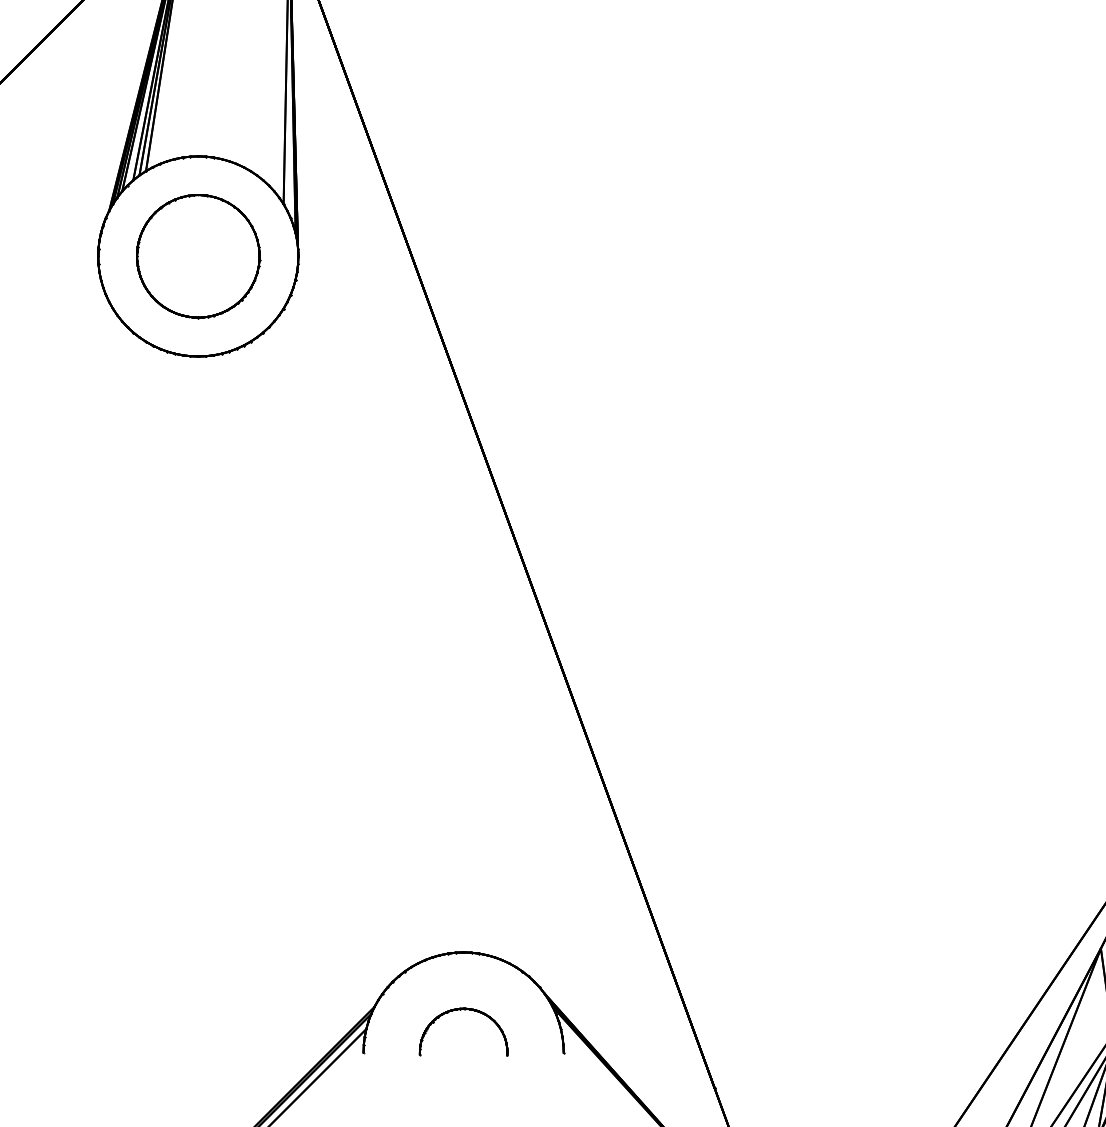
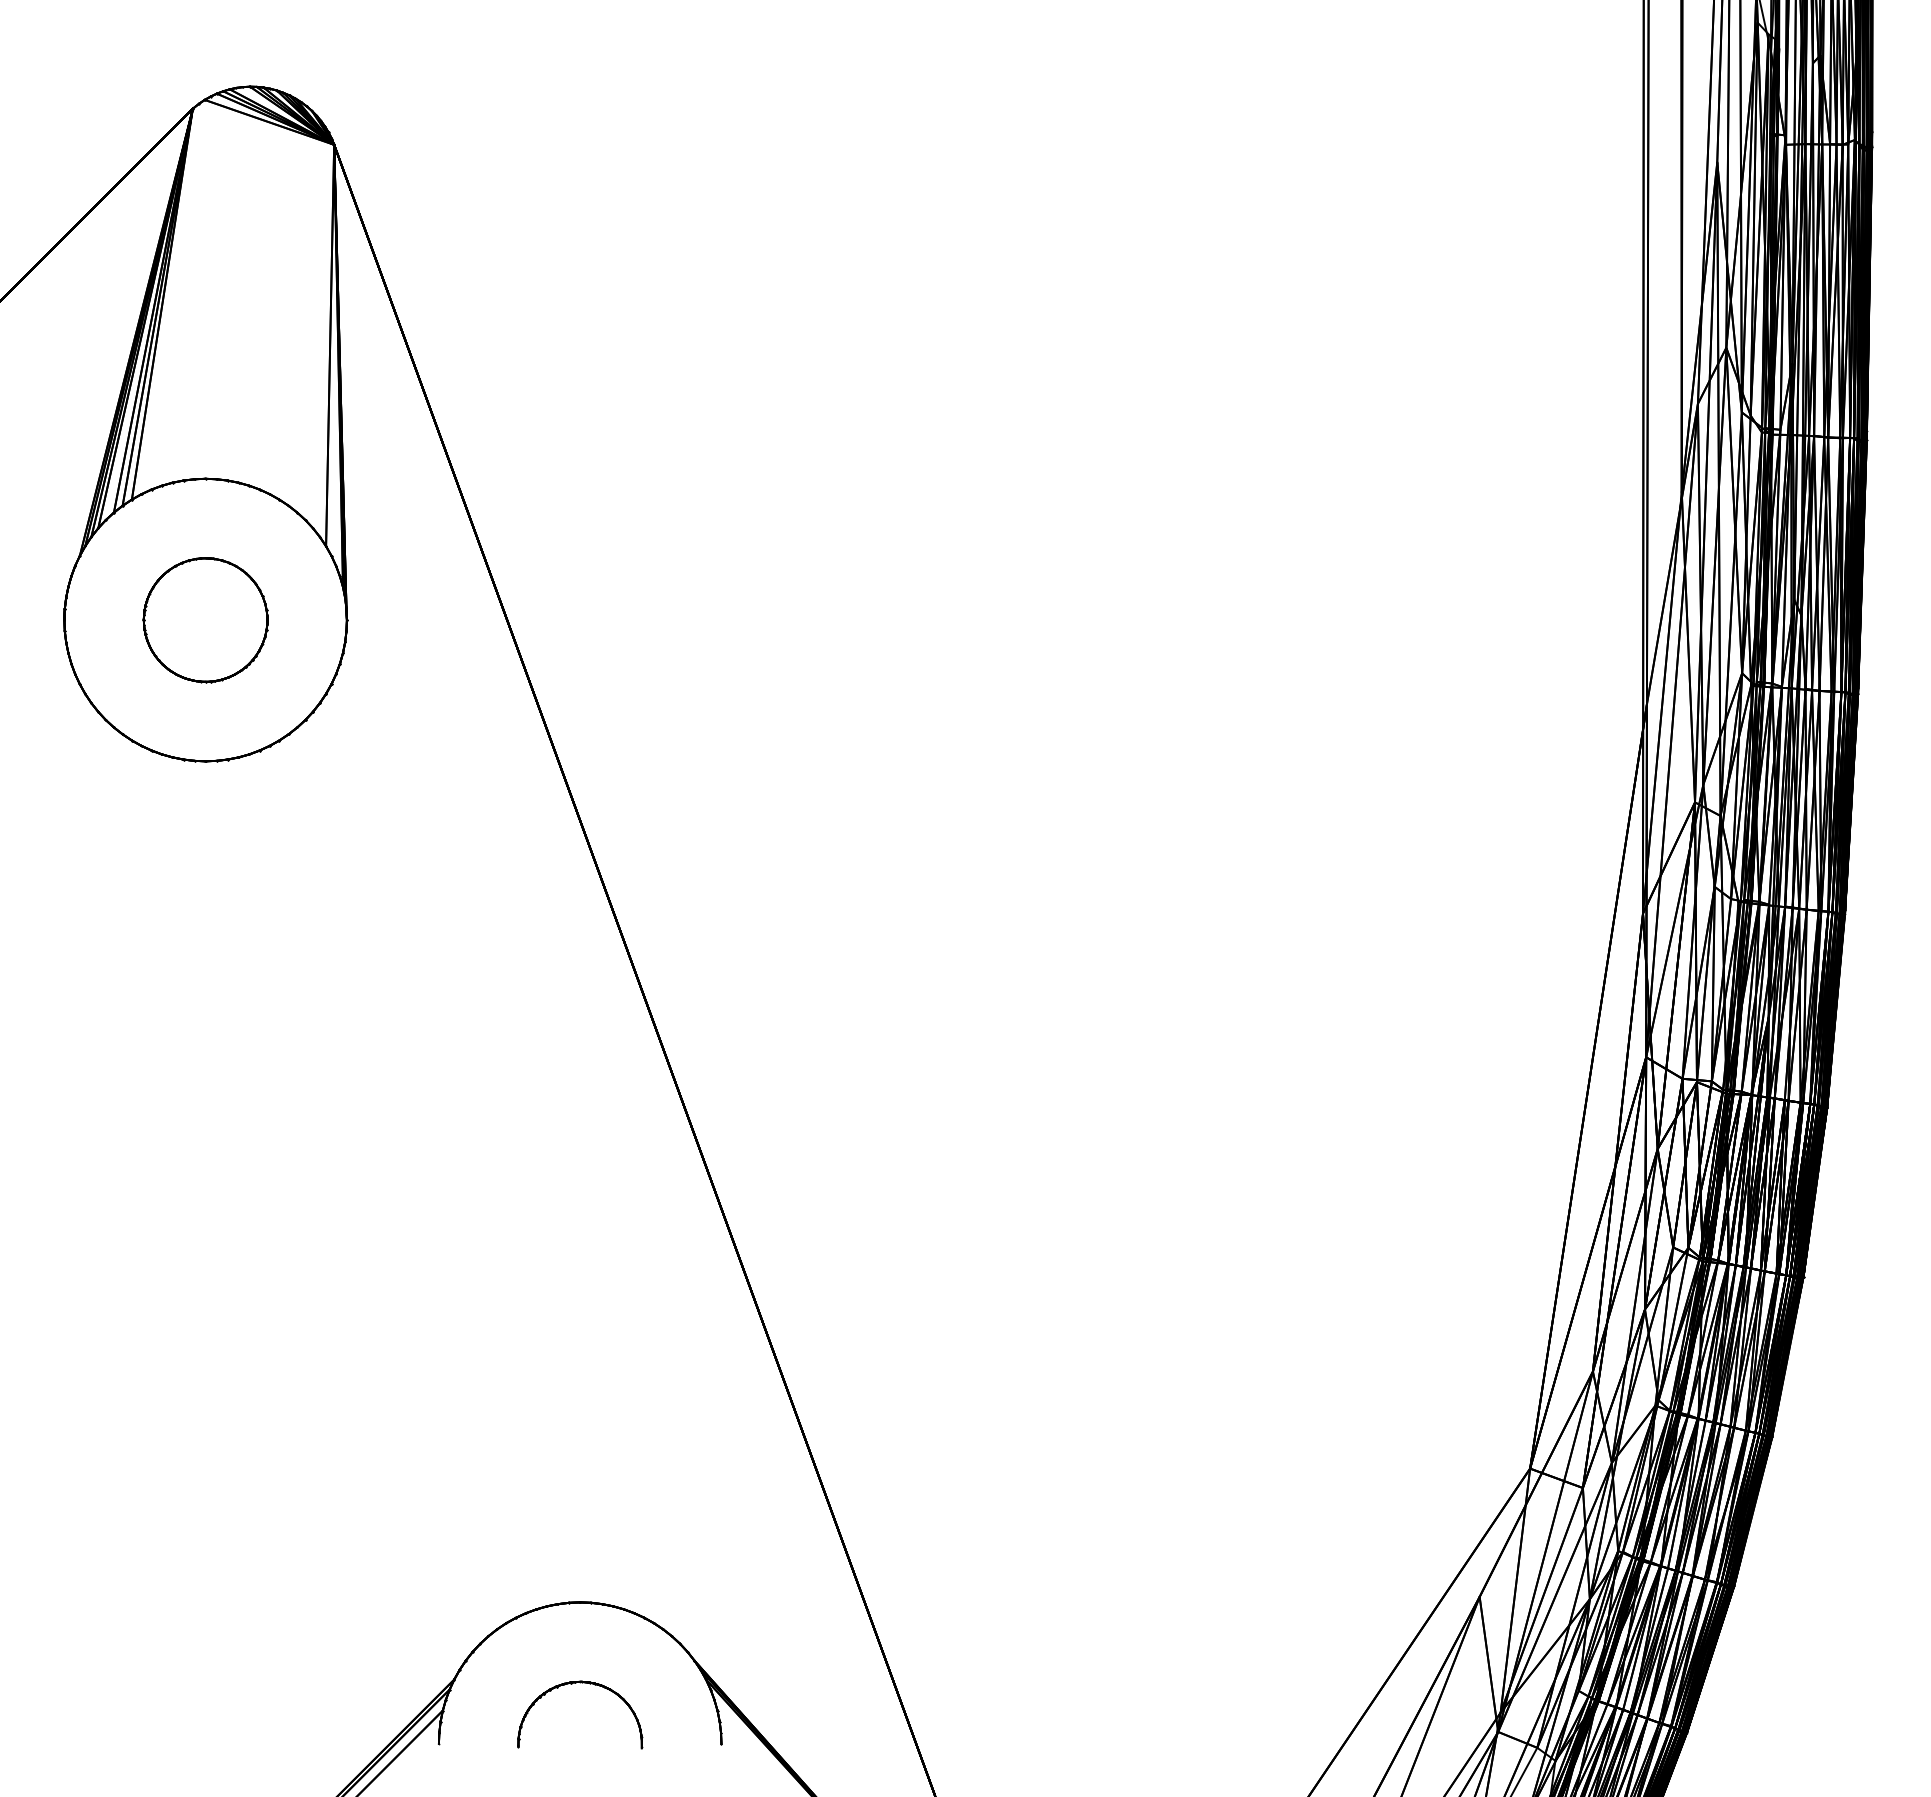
part: (198, 256) -> (205, 620), size x0.71

